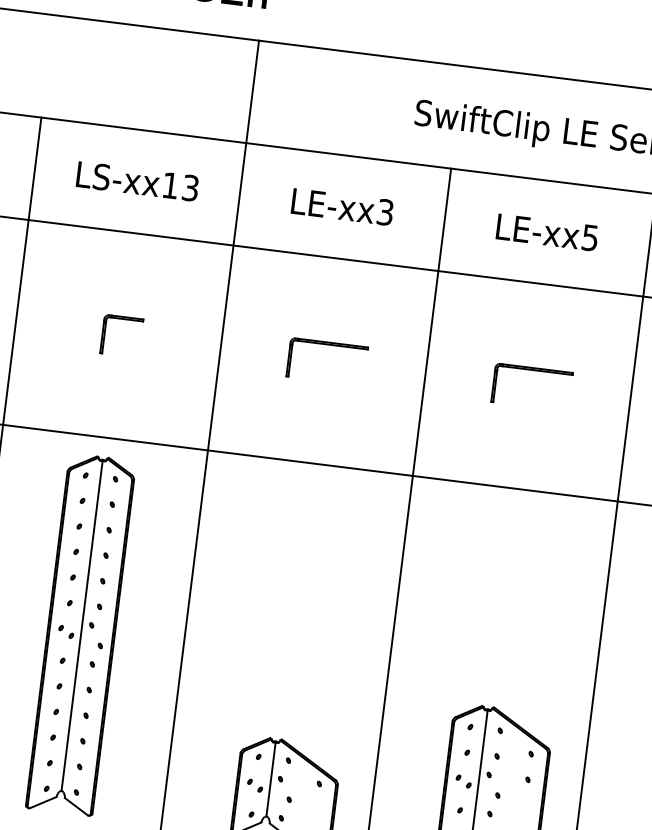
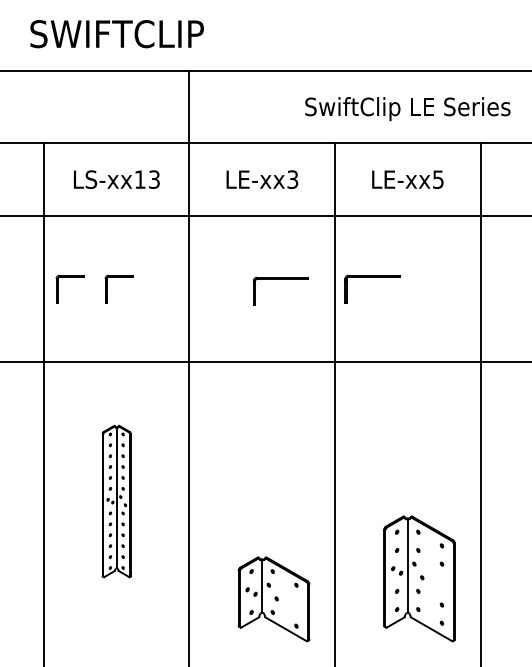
part: (53, 311) -> (69, 277), added
part: (328, 345) -> (280, 279), moved
part: (533, 370) -> (372, 277), moved
part: (80, 634) -> (116, 501), size x0.6

